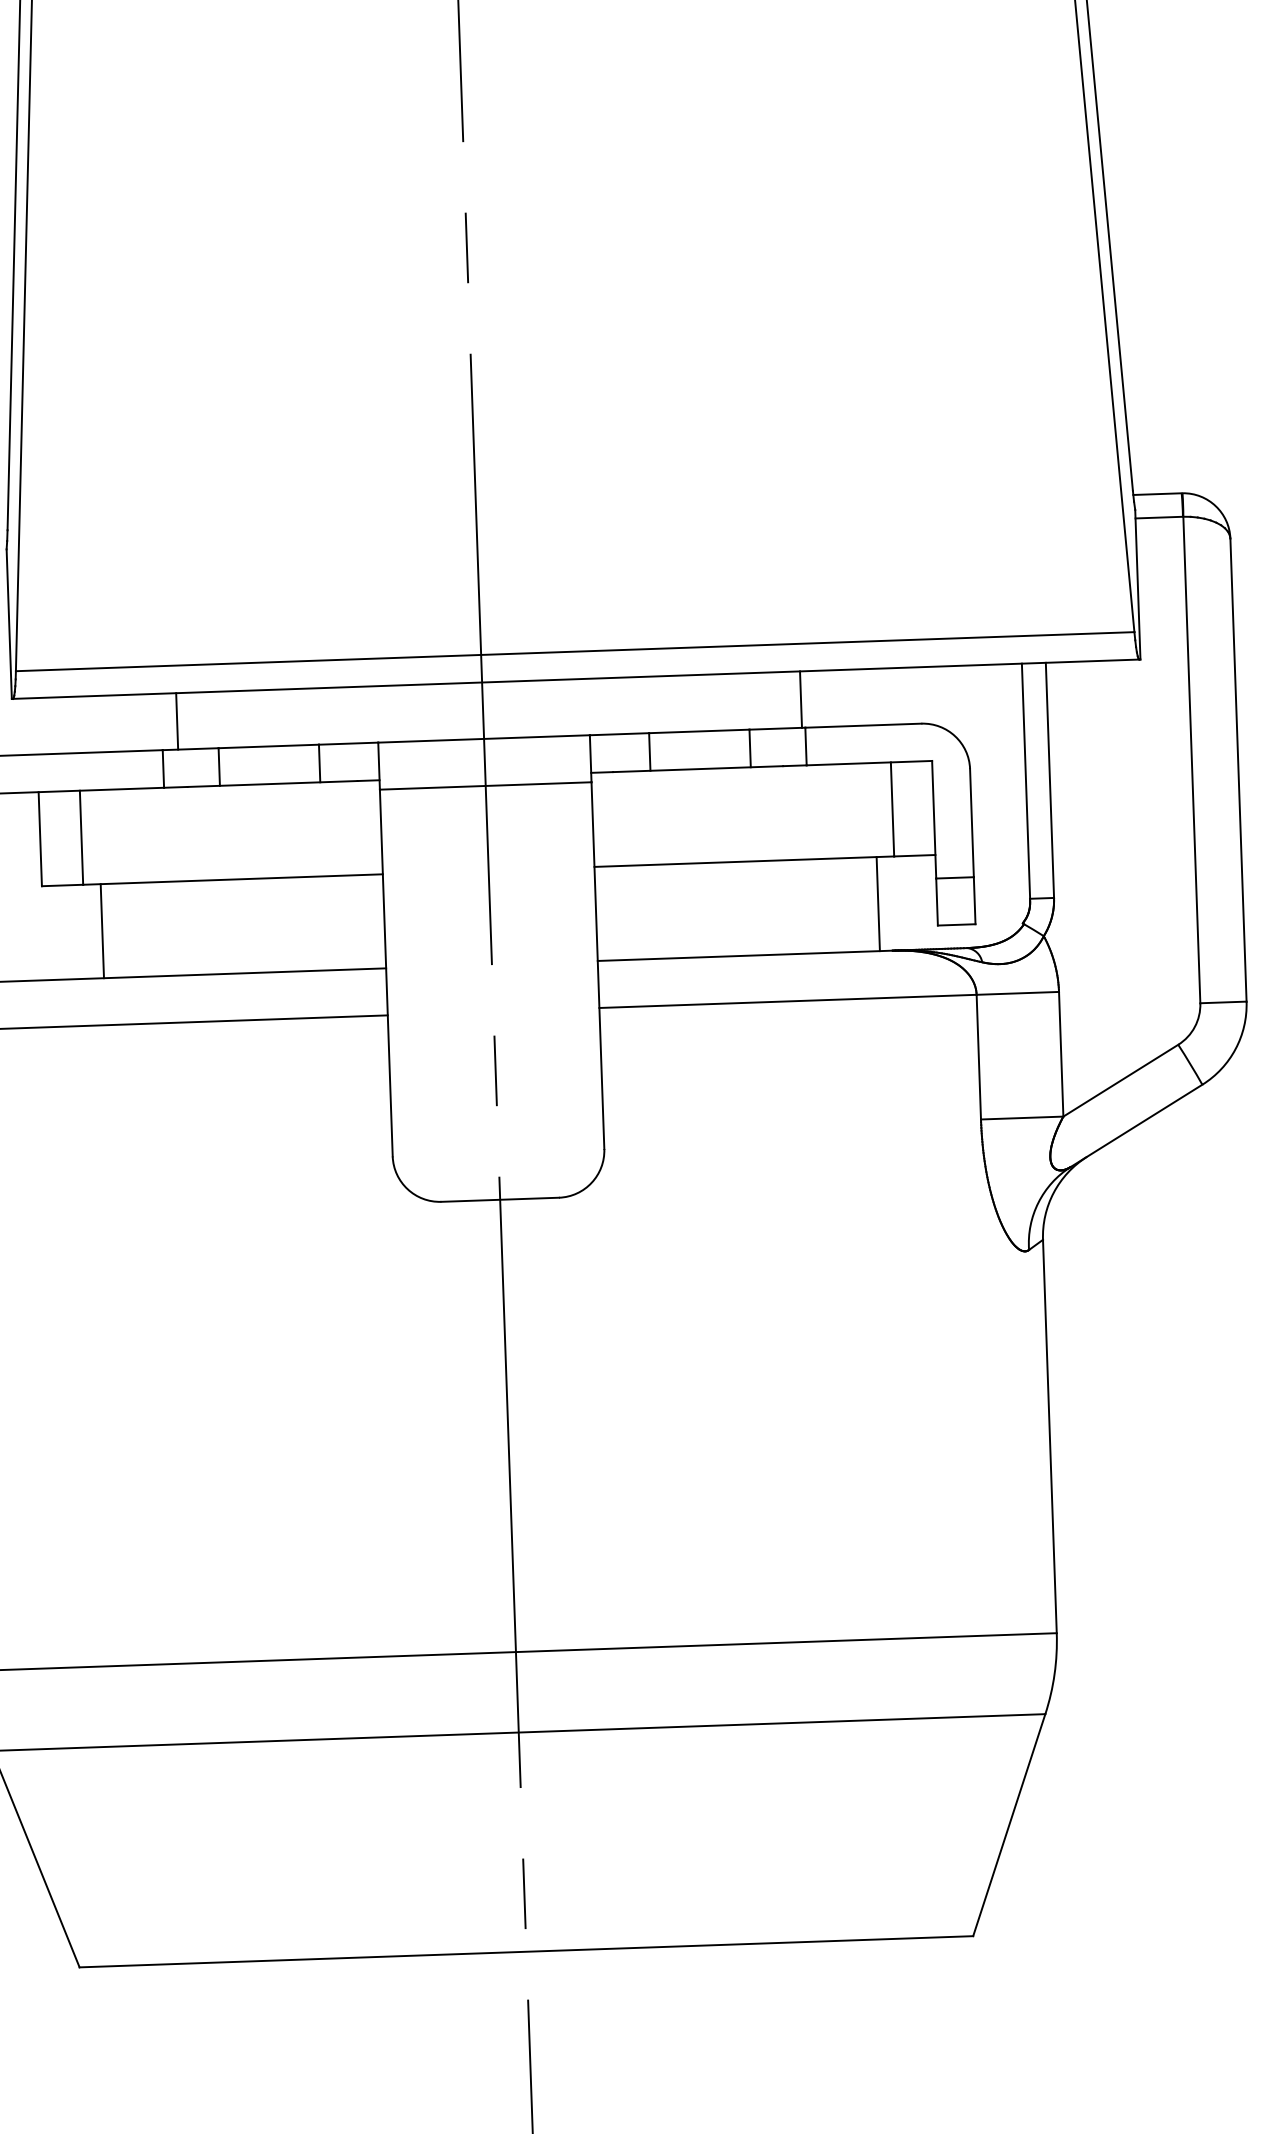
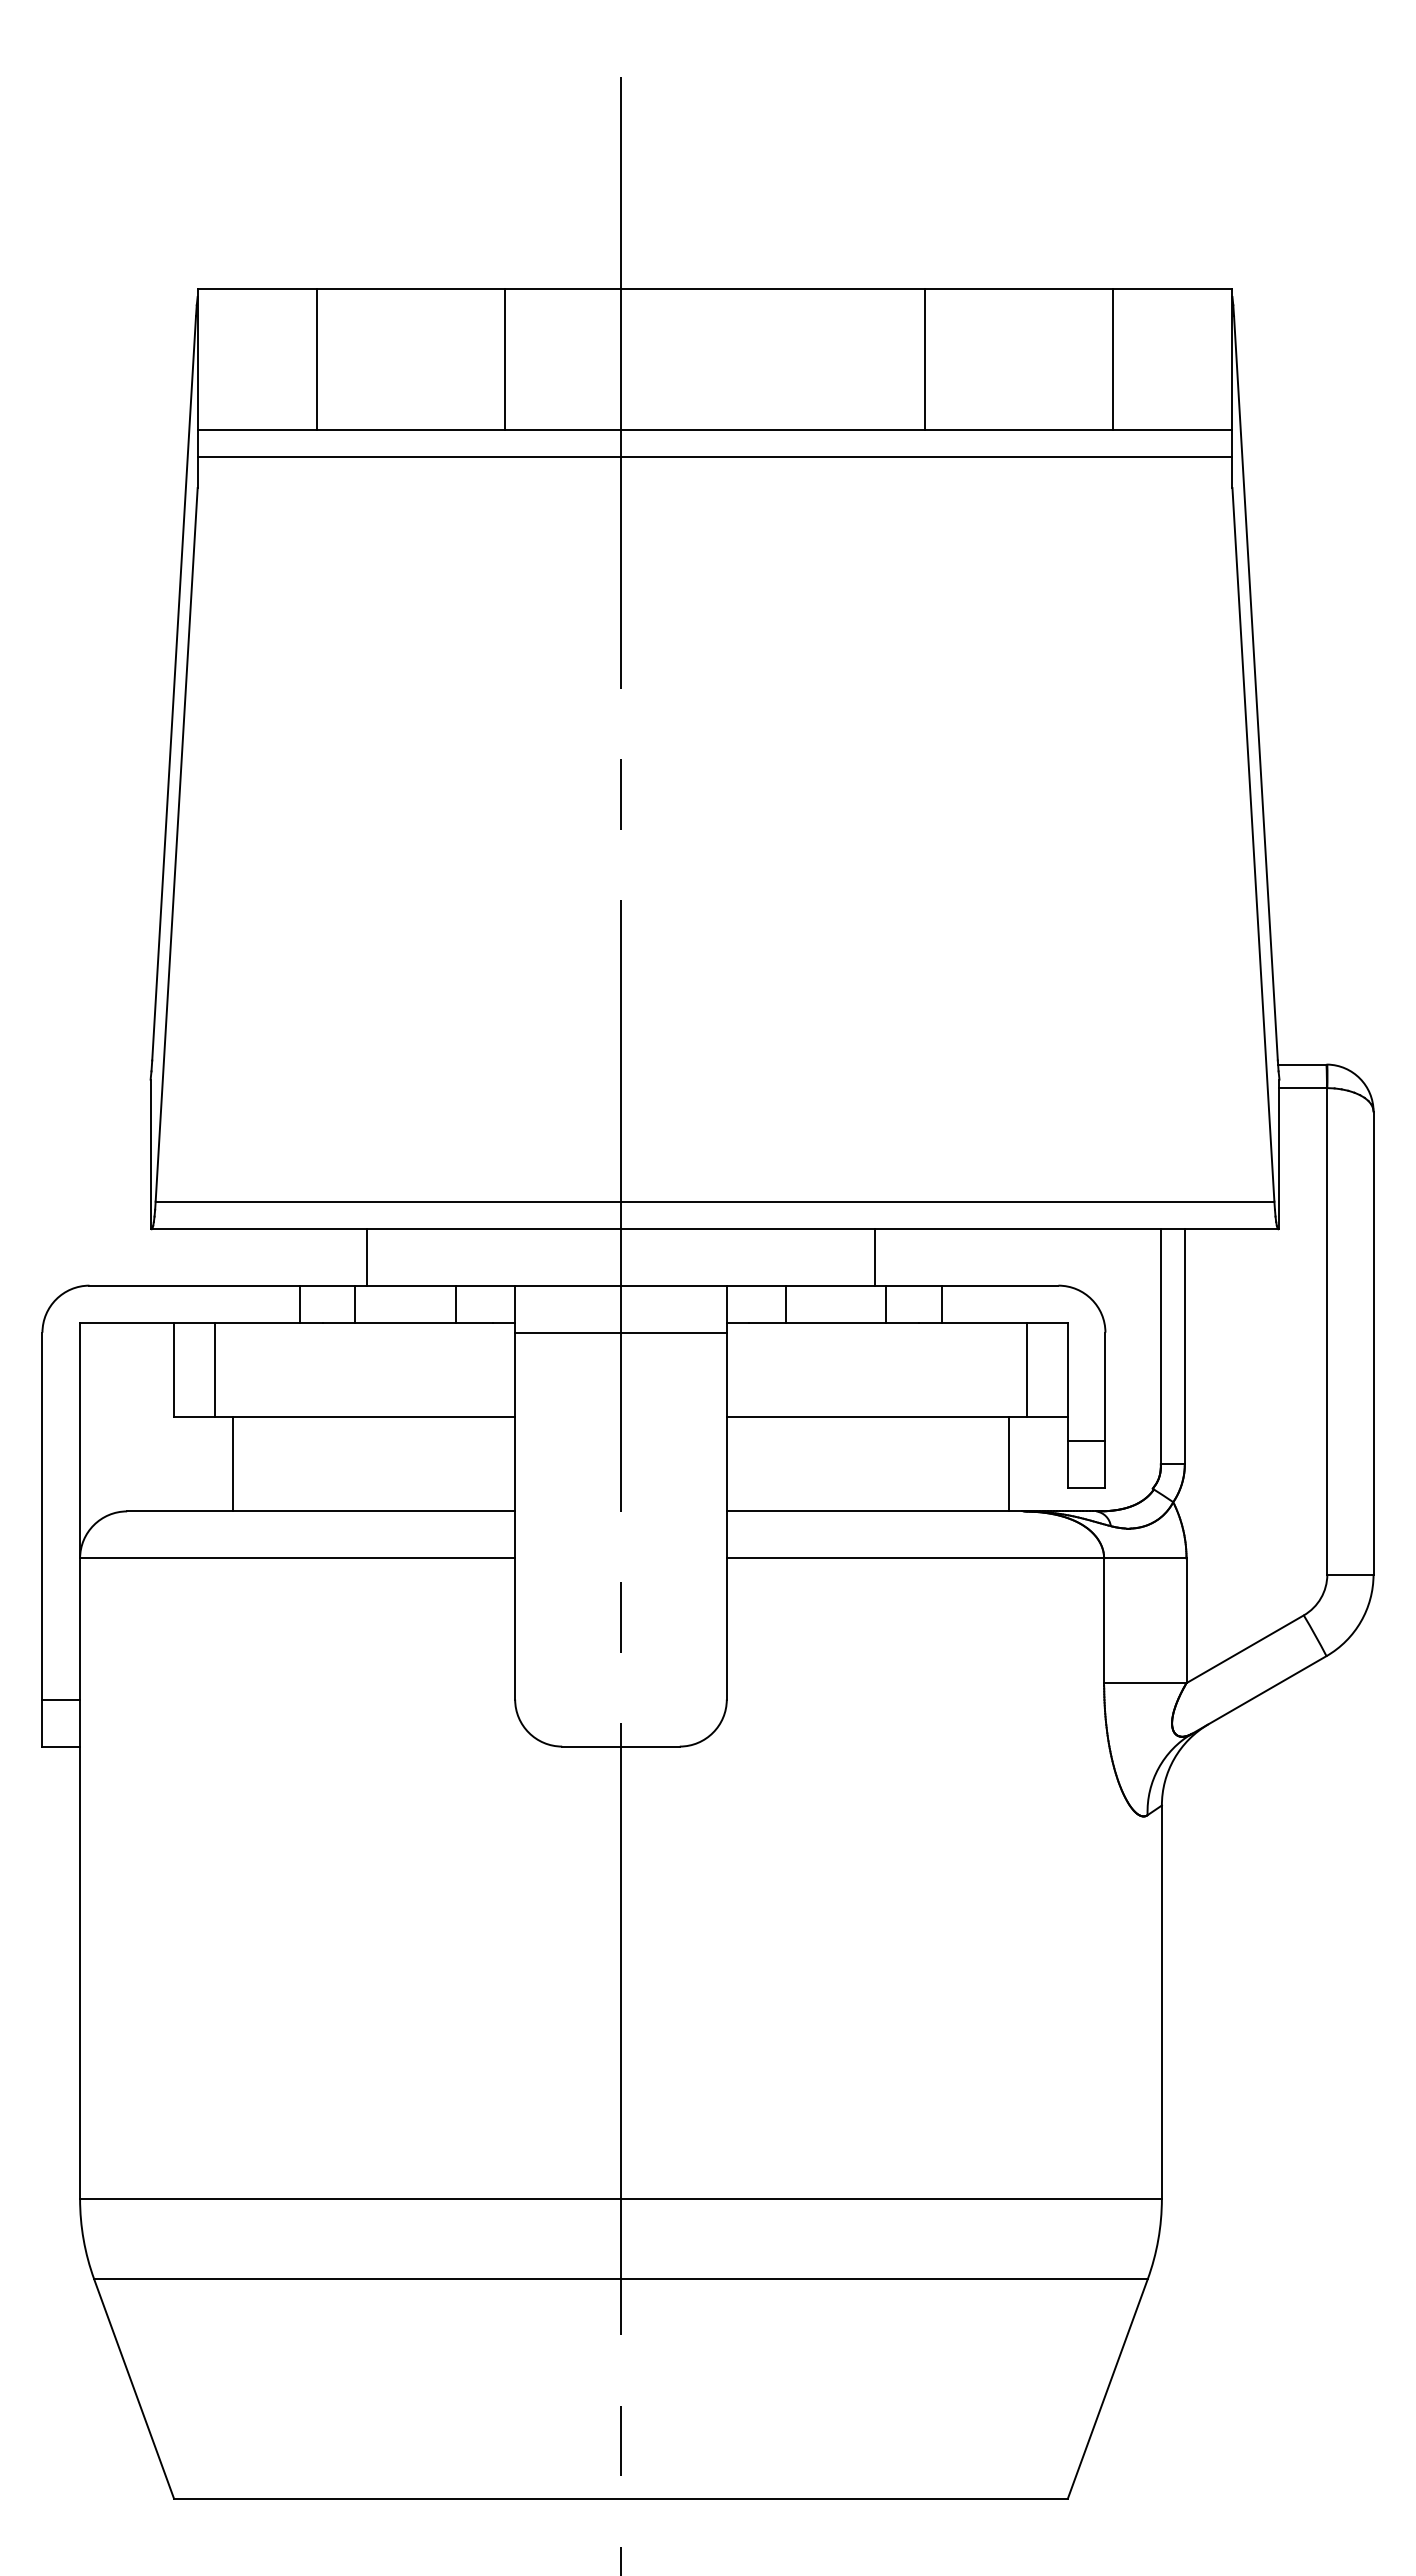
line: (800, 699) -> (874, 1257), moved
line: (177, 721) -> (367, 1257), moved

